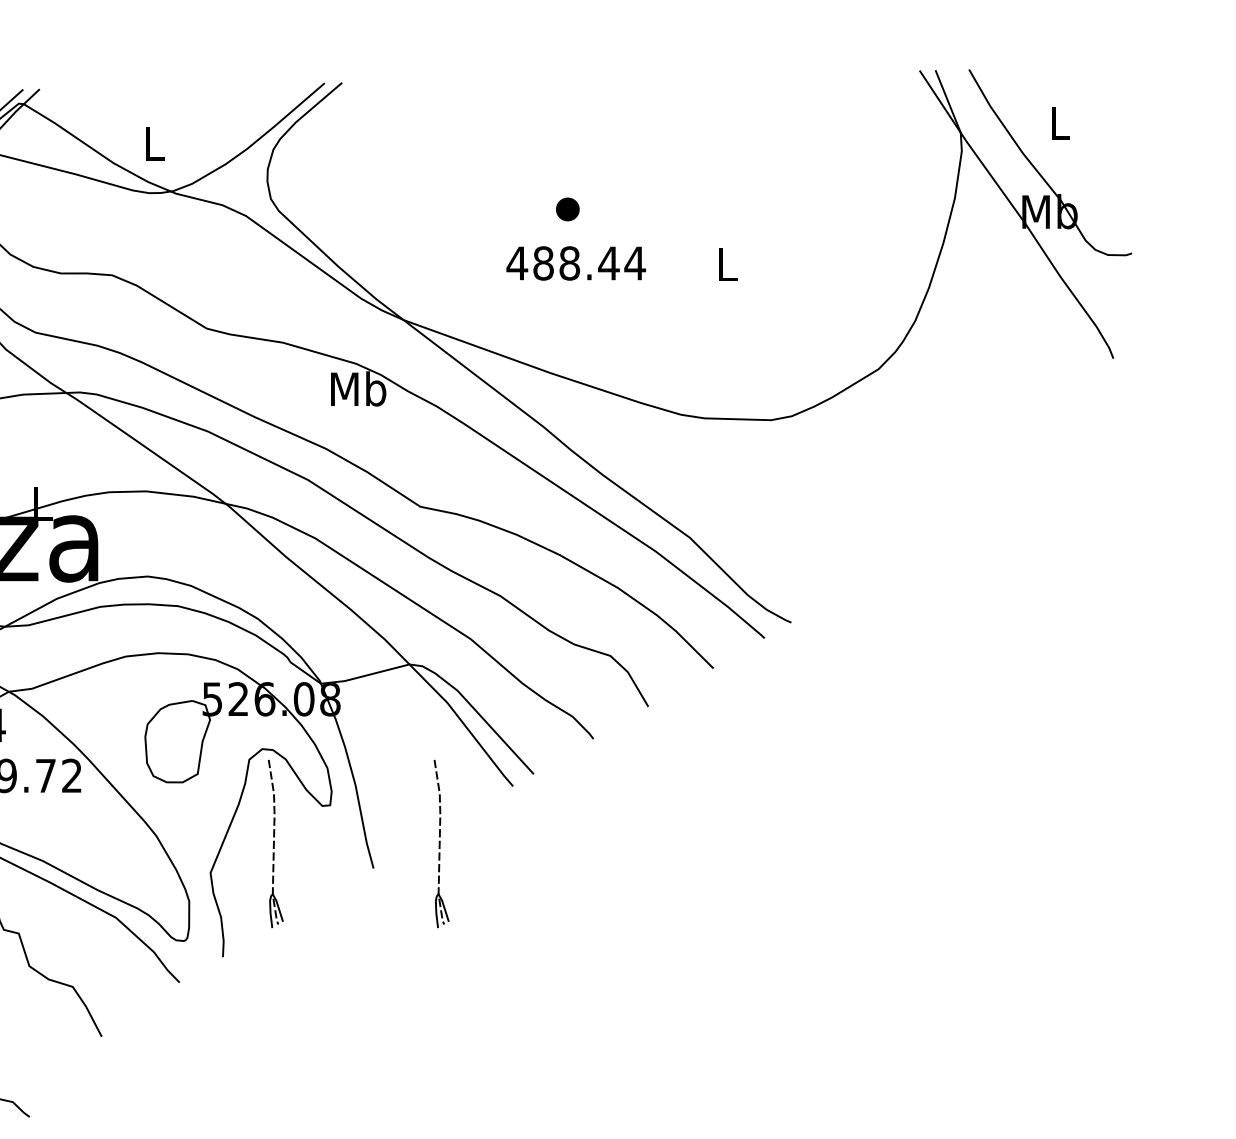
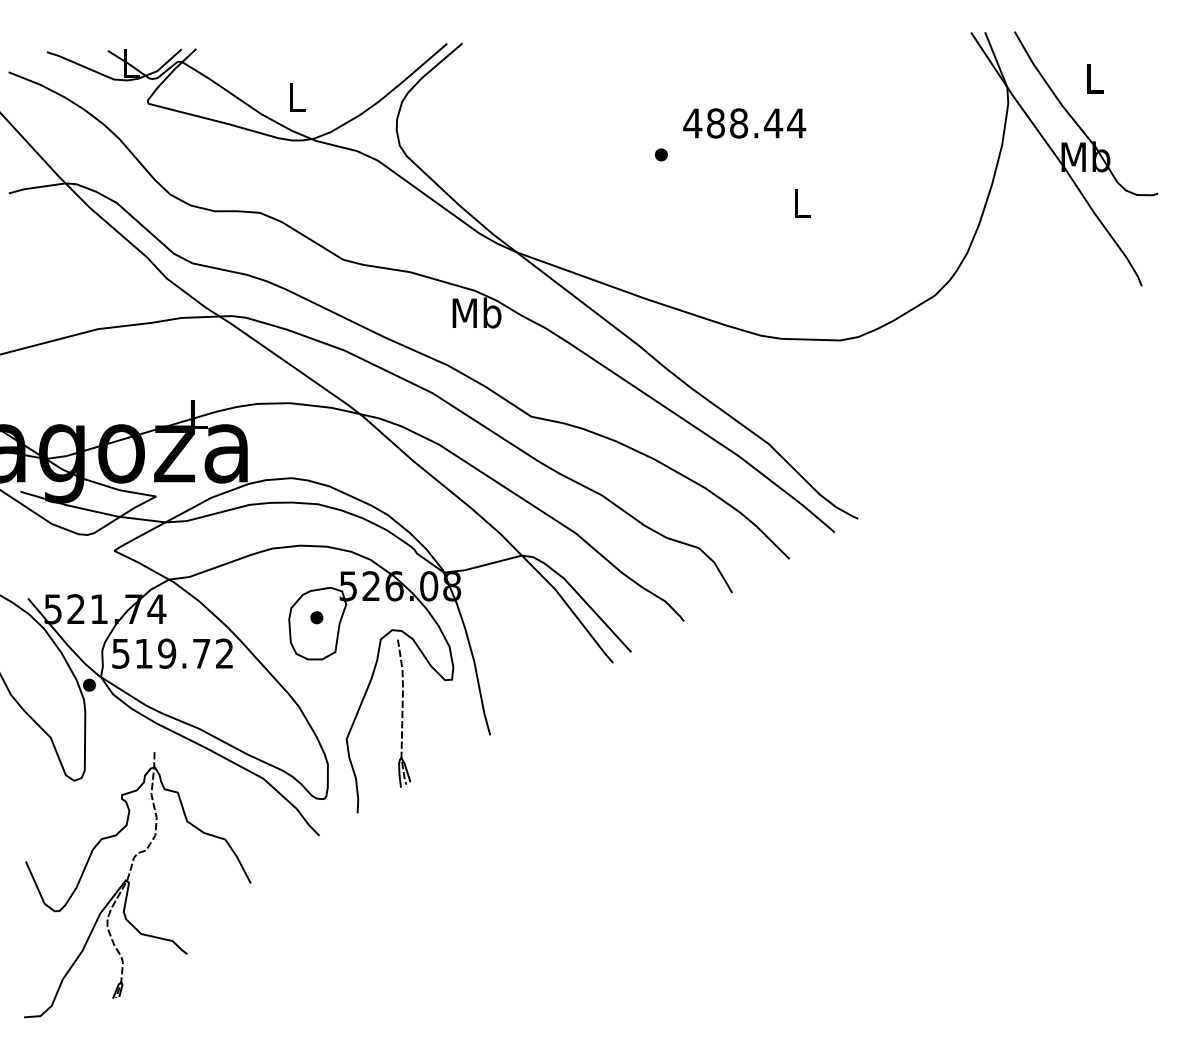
part: (568, 209) -> (661, 154), size x0.62
text: (575, 263) -> (744, 123), moved
part: (176, 734) -> (316, 617), added
part: (442, 843) -> (550, 713), removed

